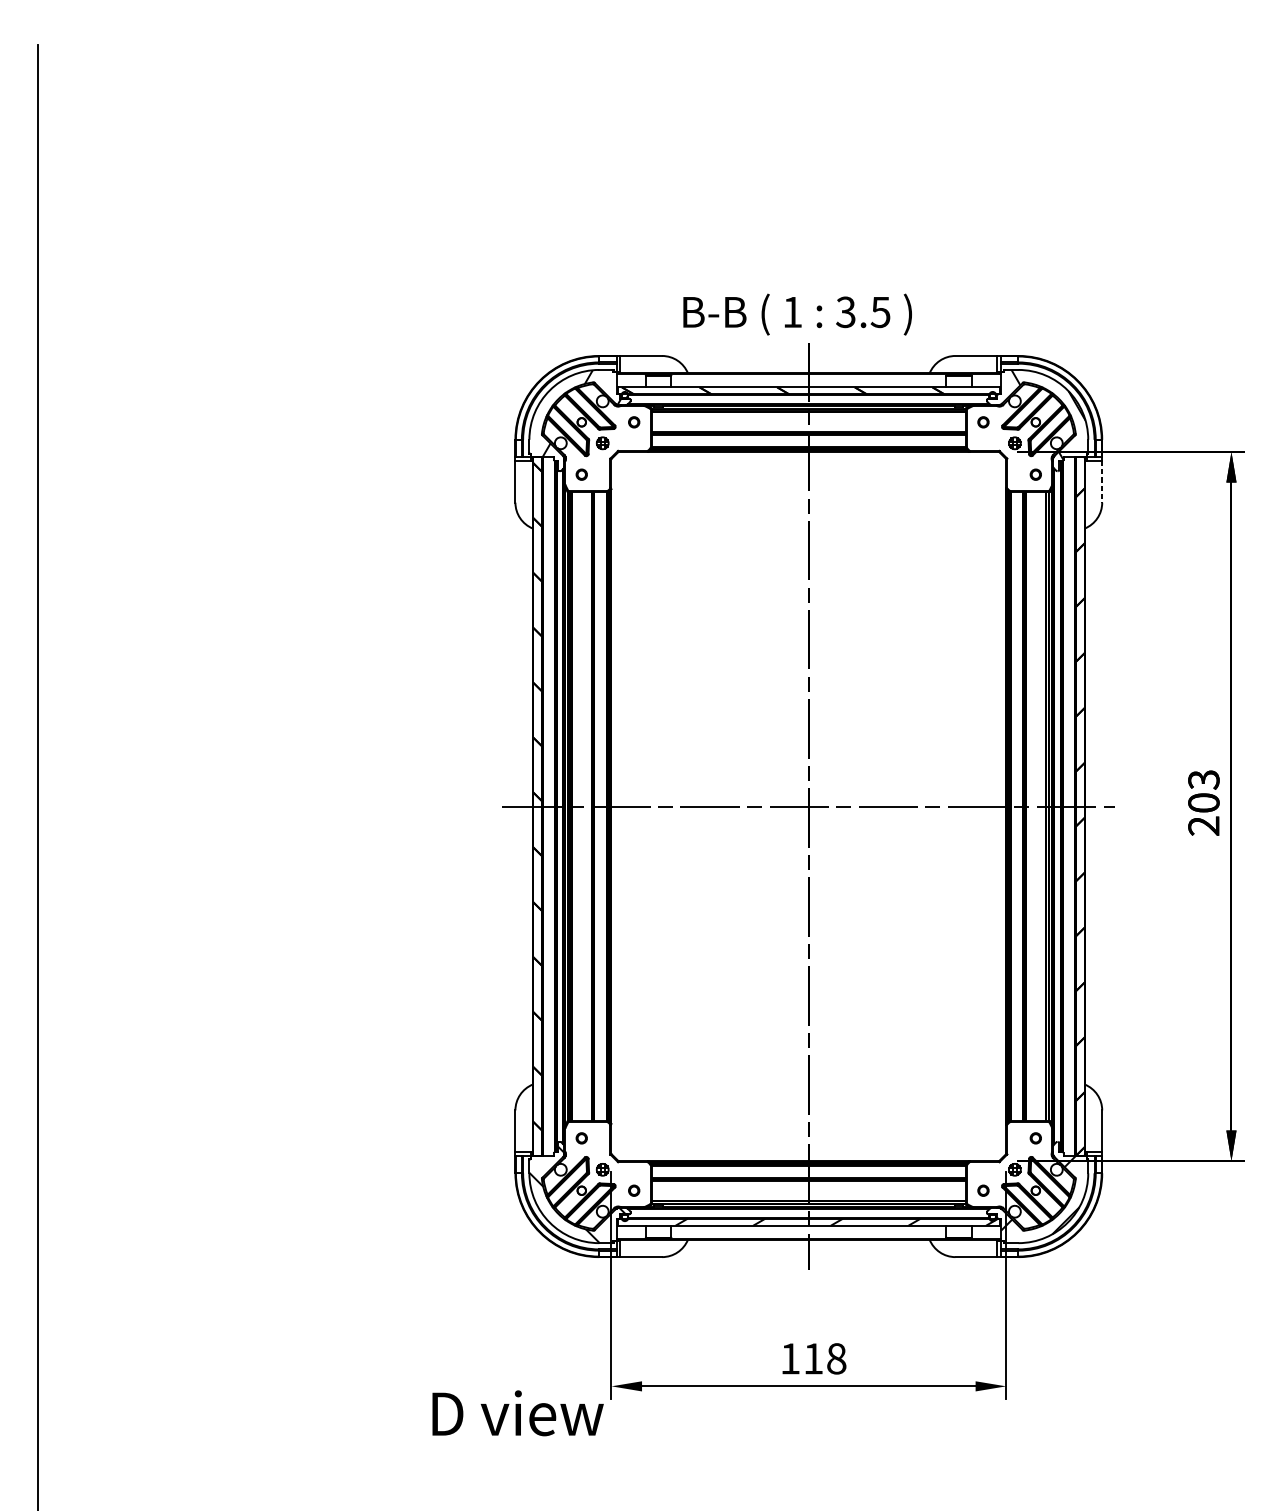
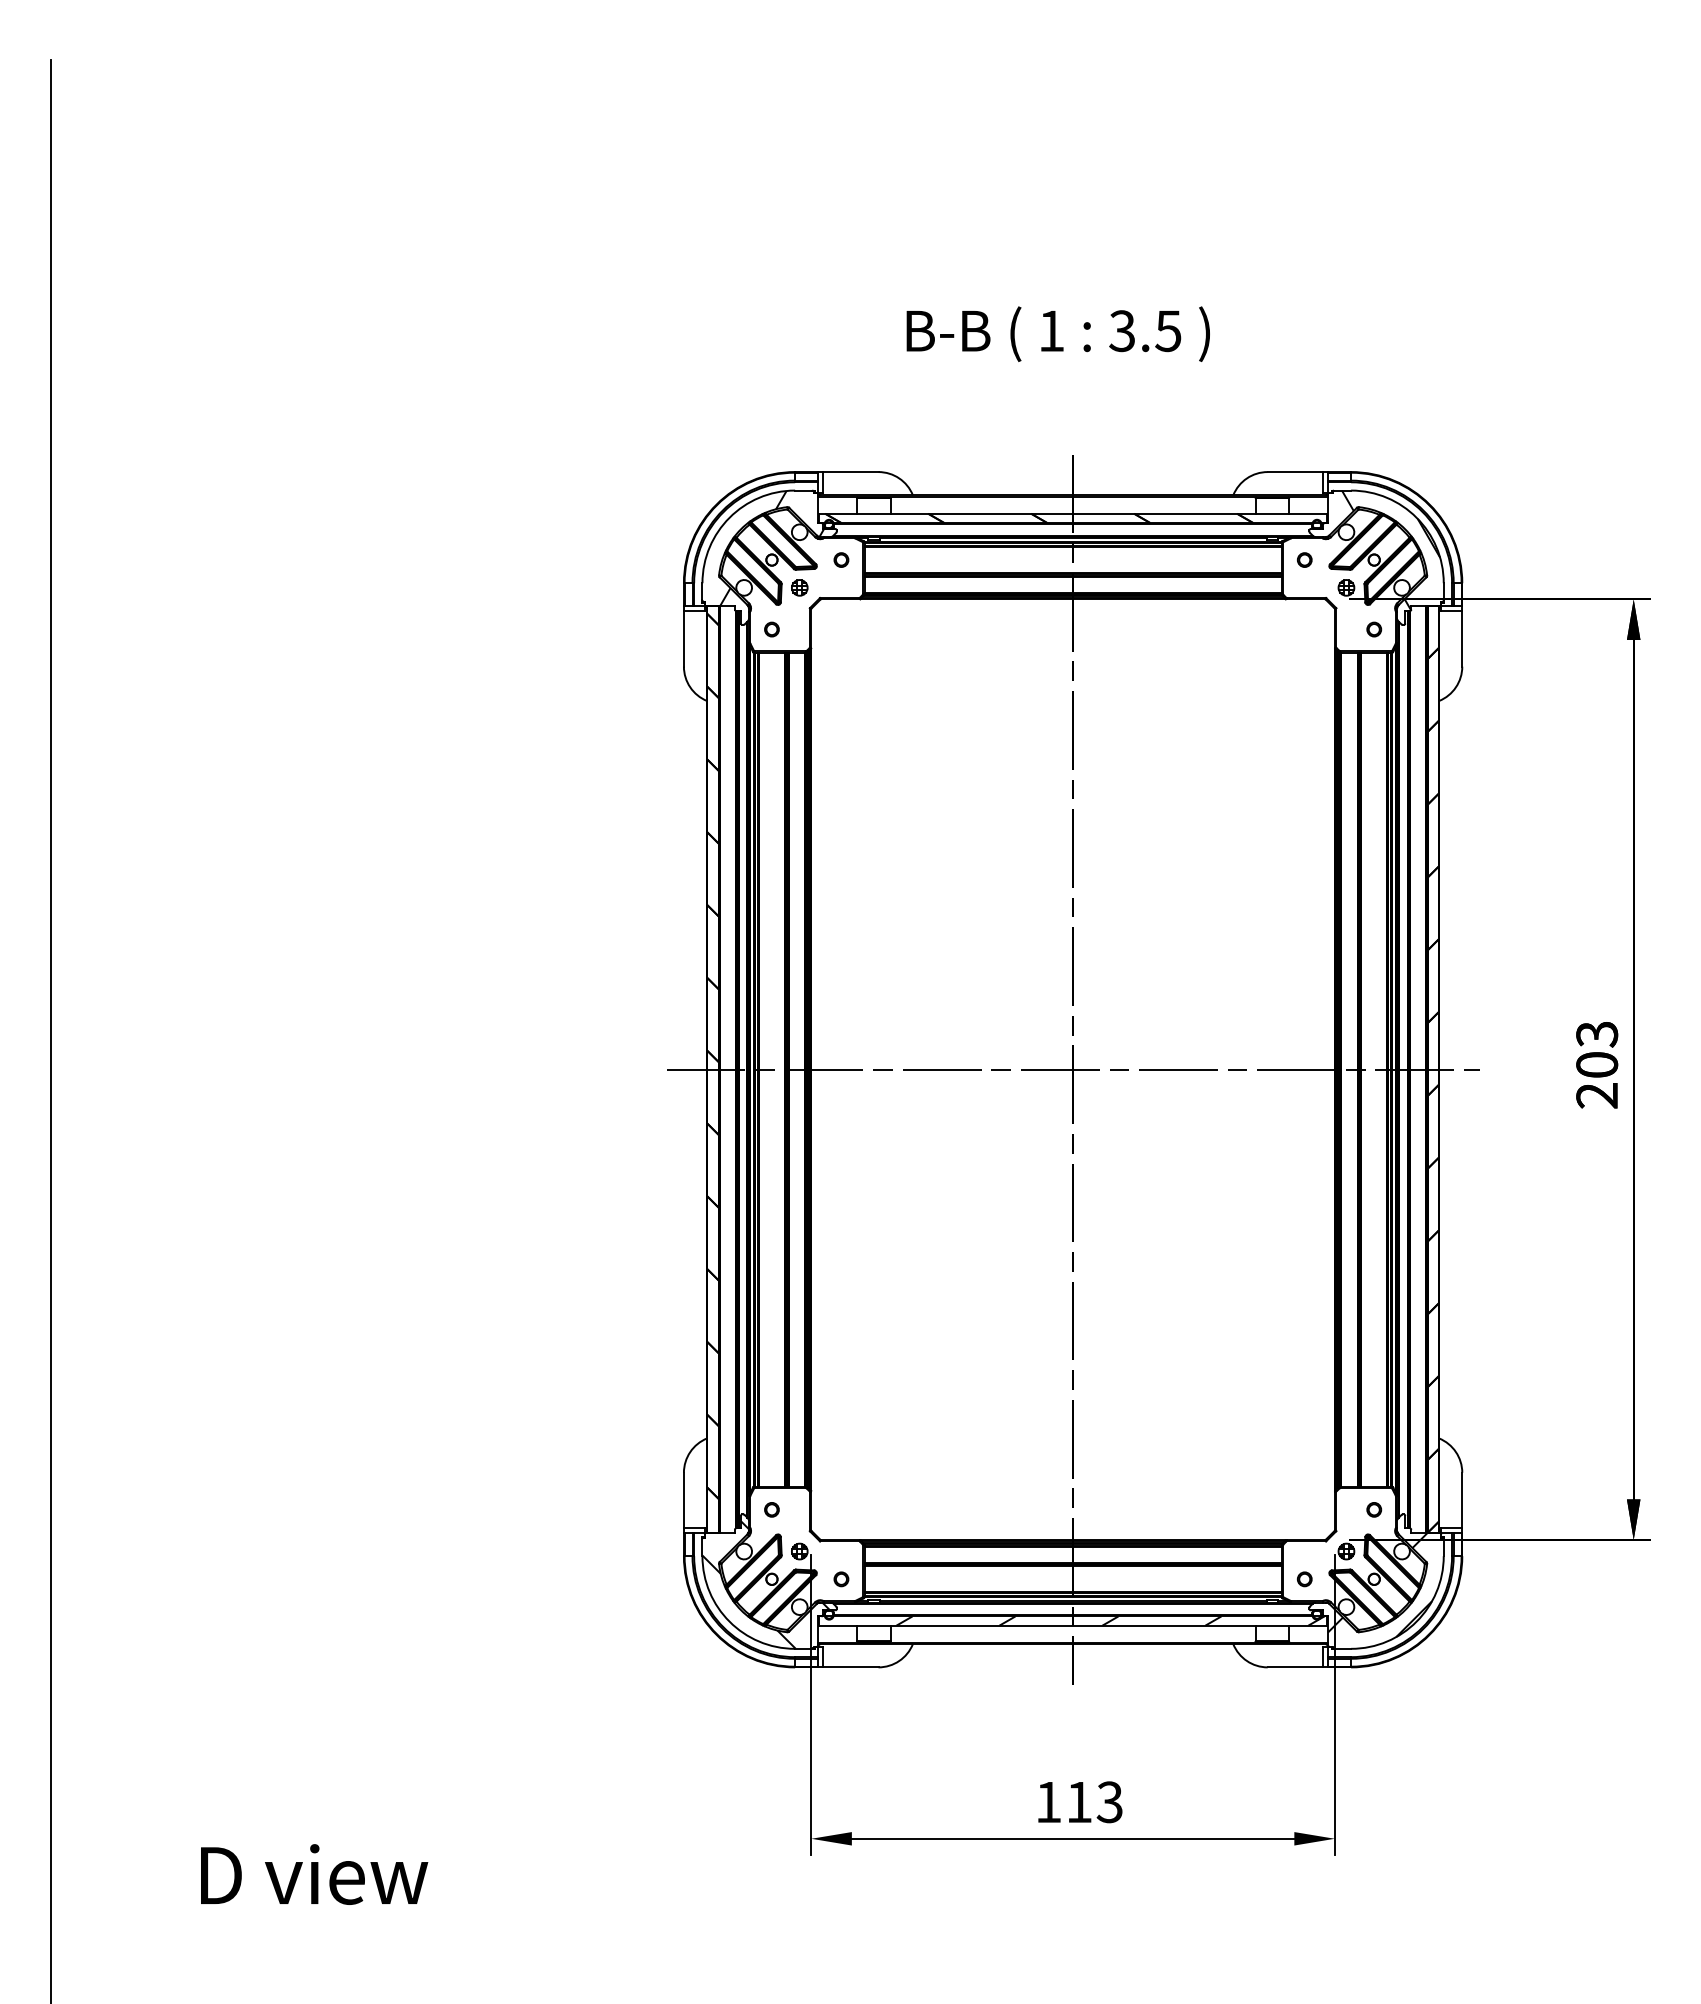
text: (797, 314) -> (1057, 333), moved
line: (1102, 481) -> (1462, 638), dashed -> solid
text: (836, 1358) -> (1109, 1802), 118 -> 113
text: (518, 1413) -> (314, 1874), moved

